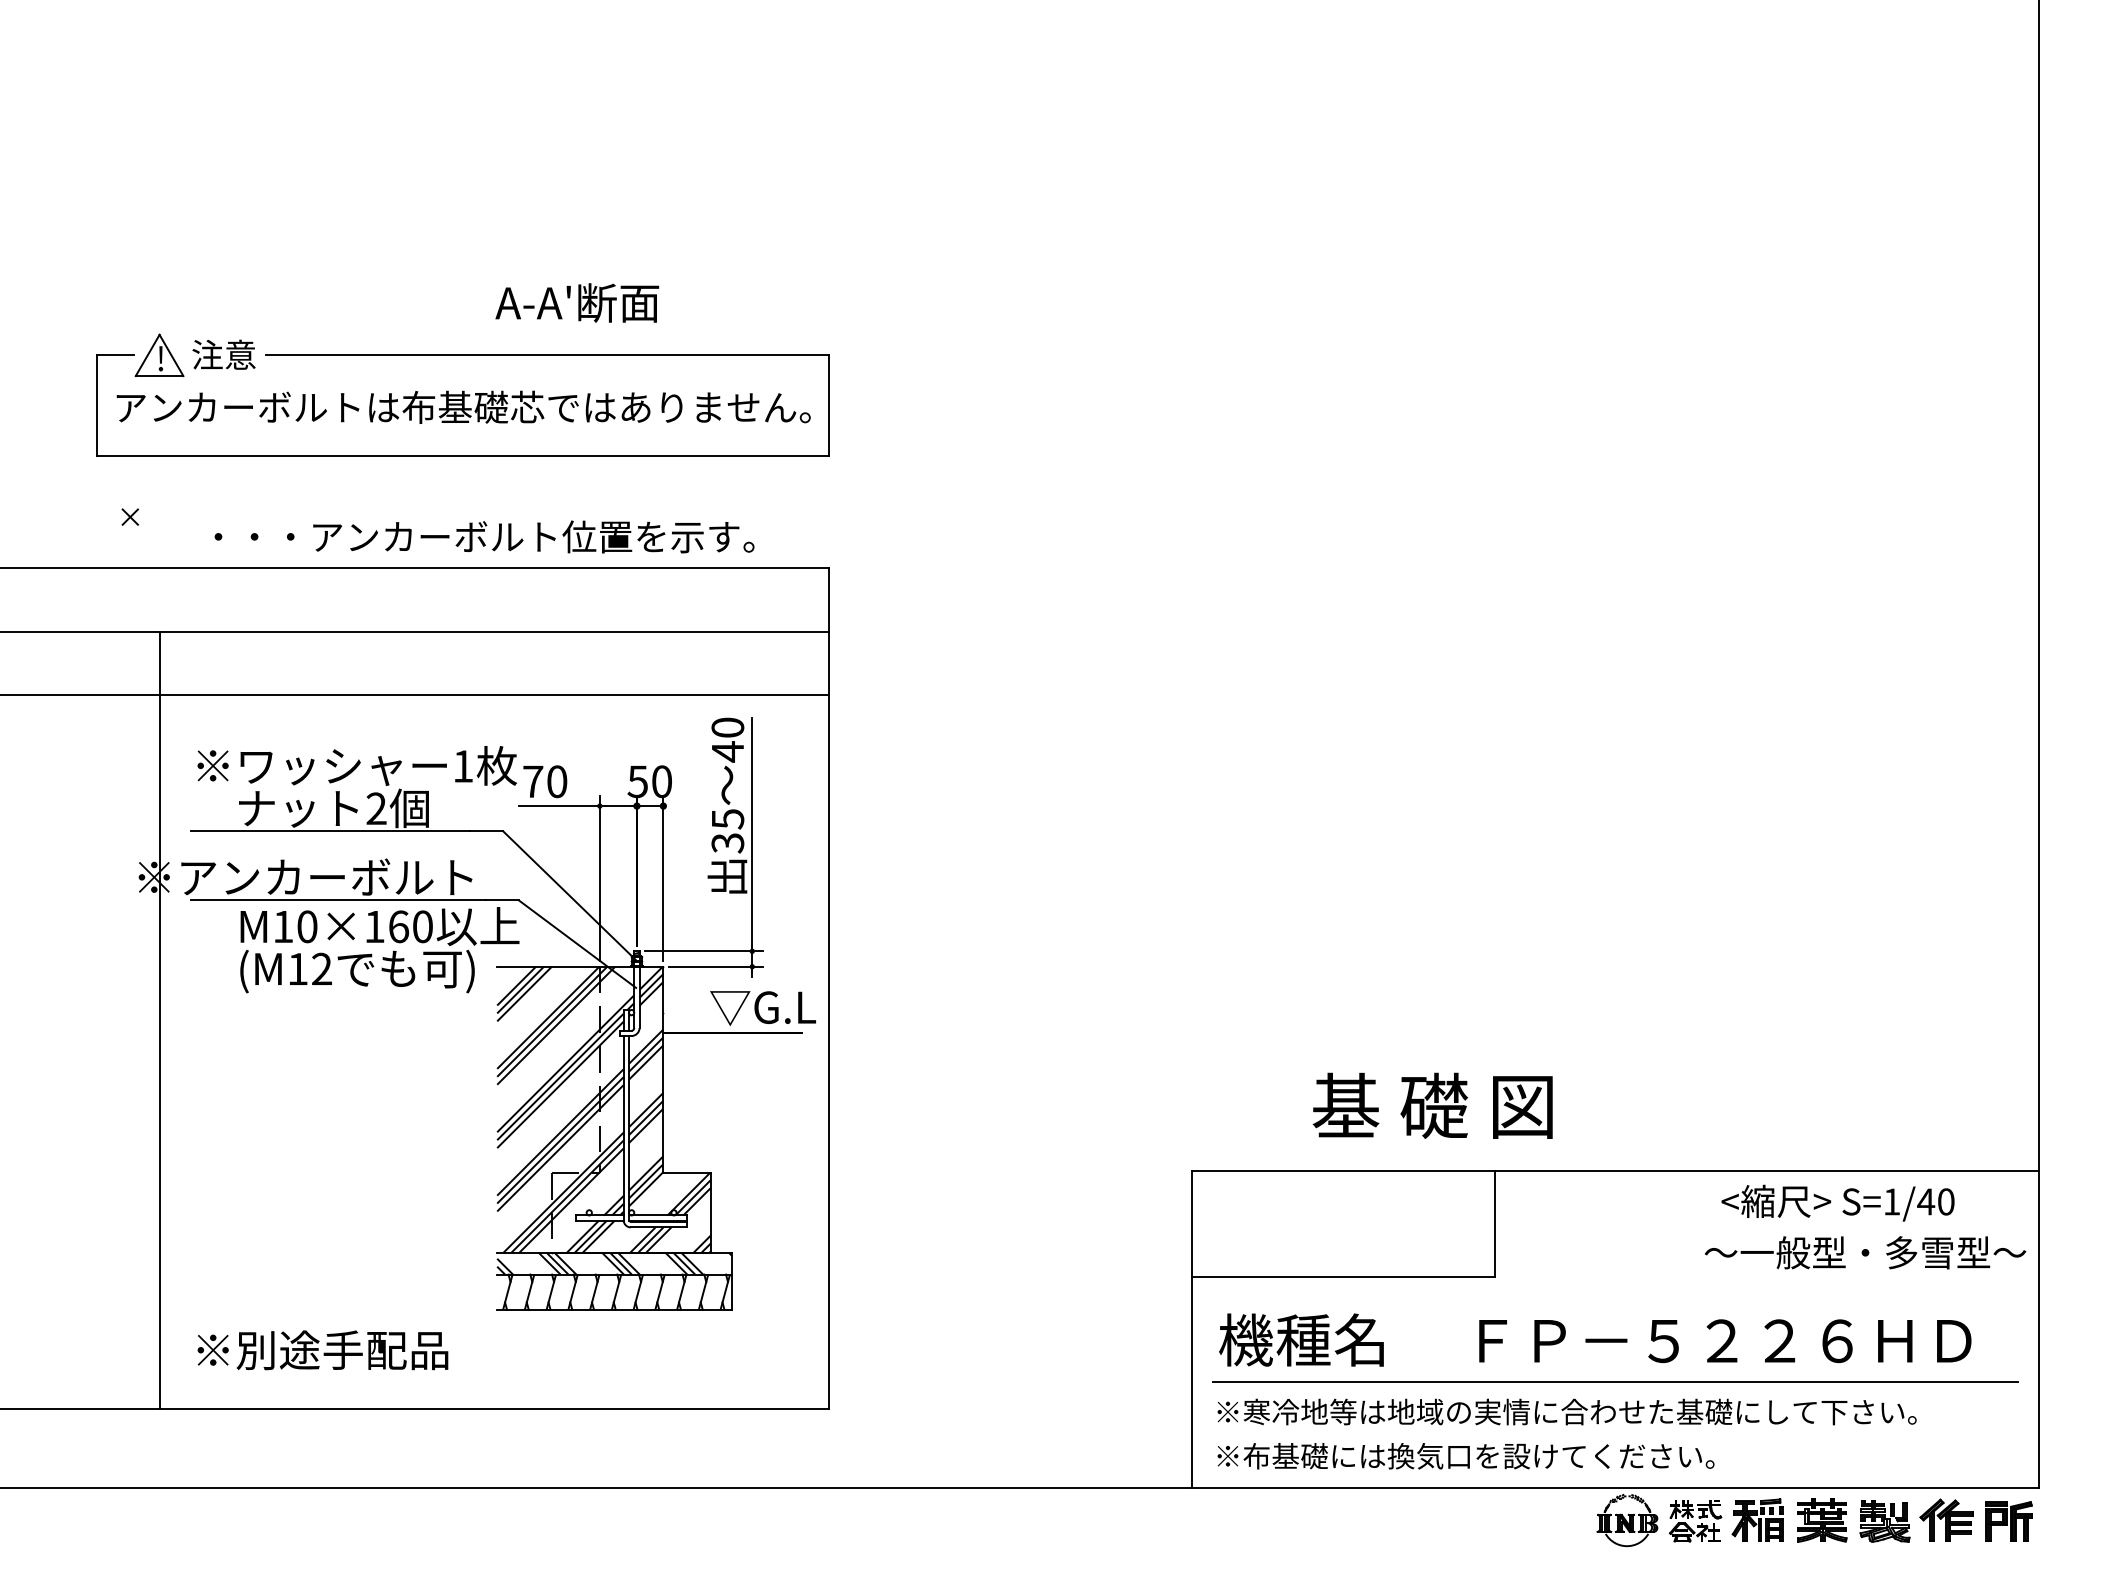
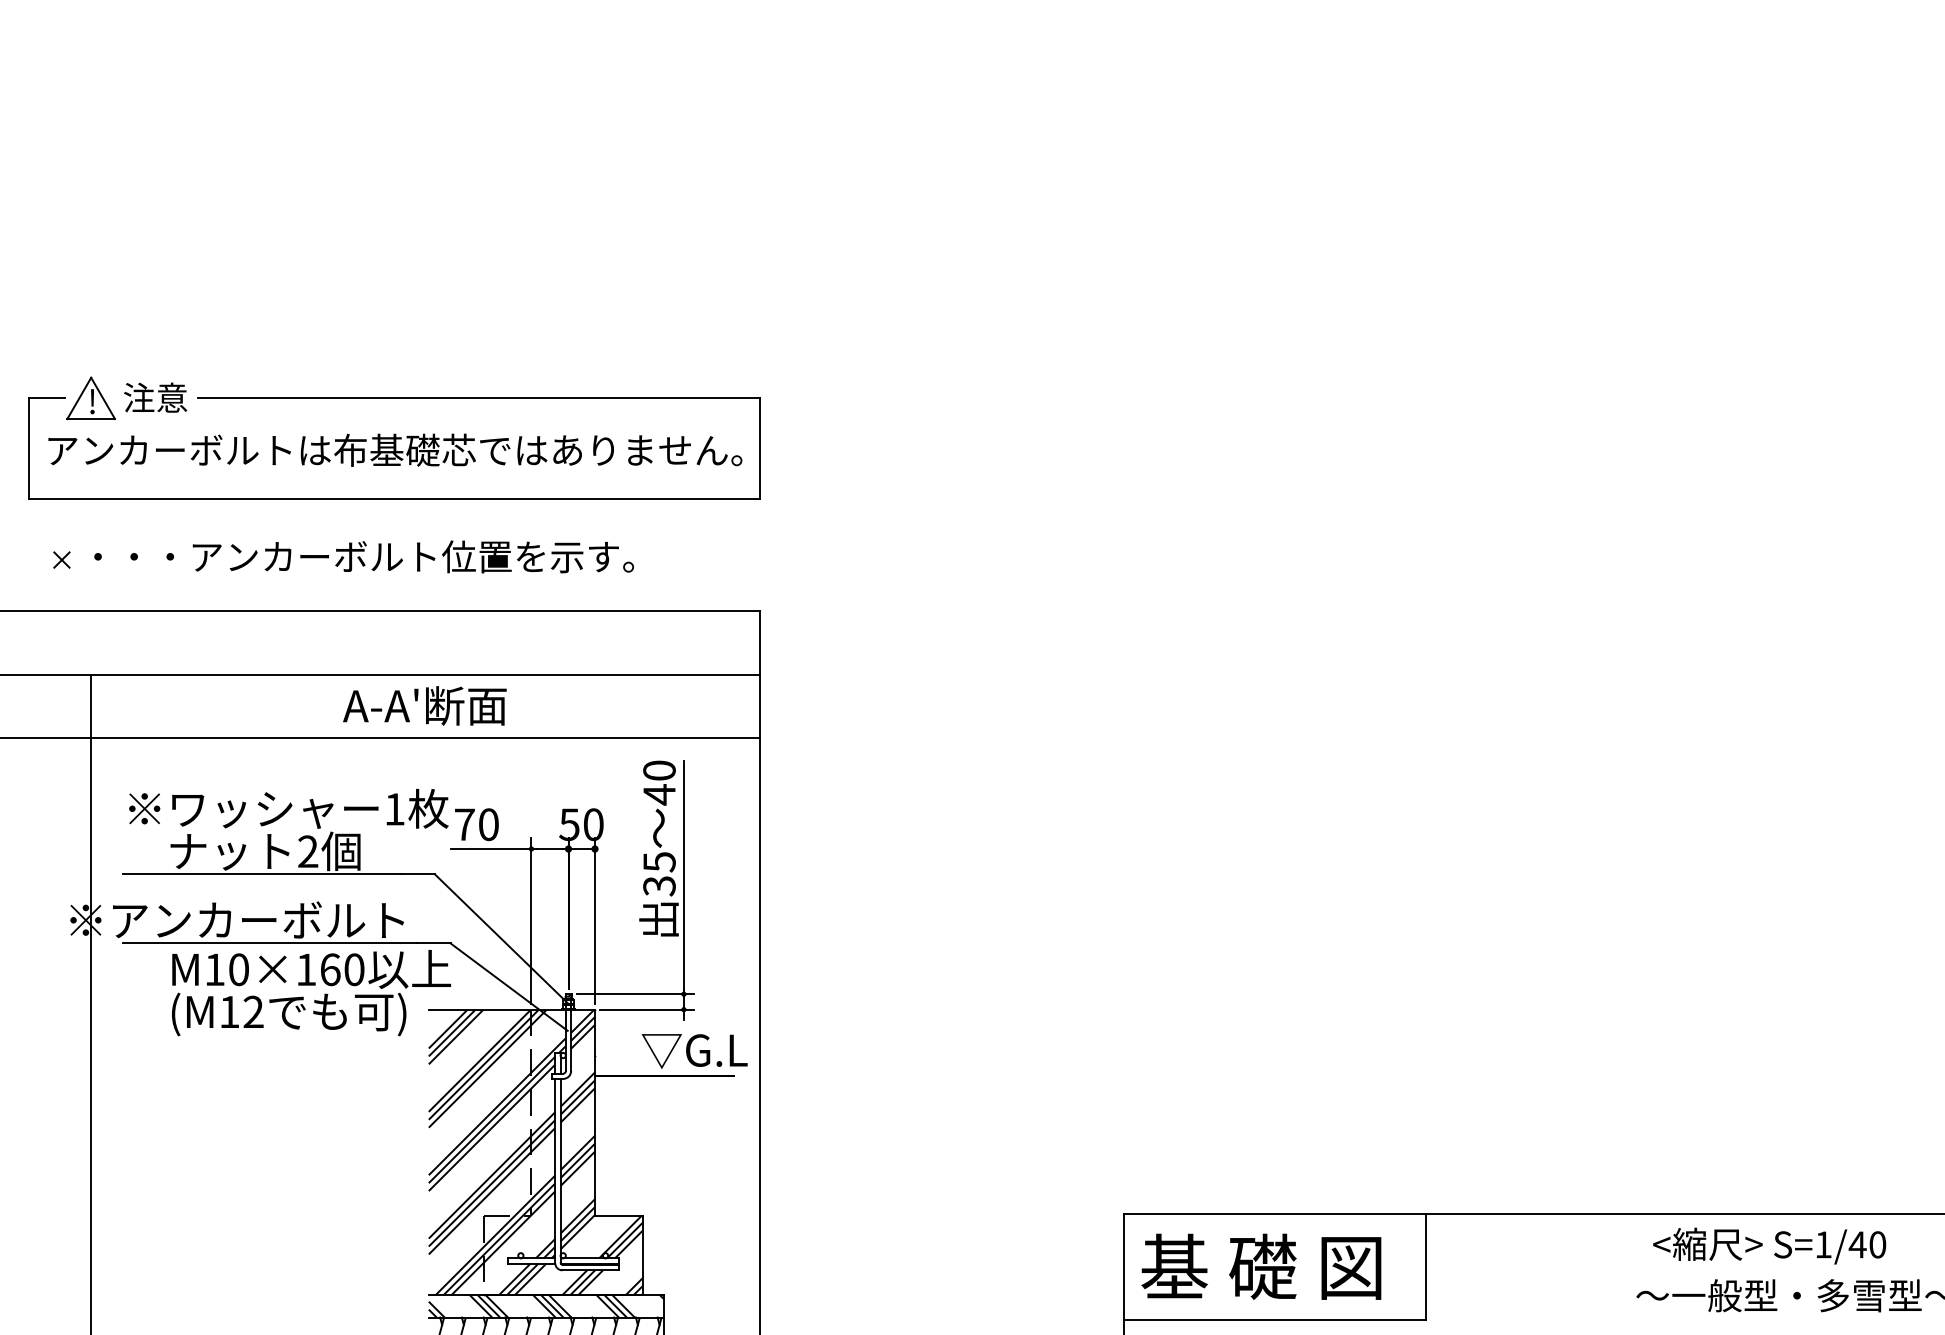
text: (577, 302) -> (425, 705), moved
text: (484, 536) -> (364, 556), moved
text: (1432, 1105) -> (1261, 1266), moved

